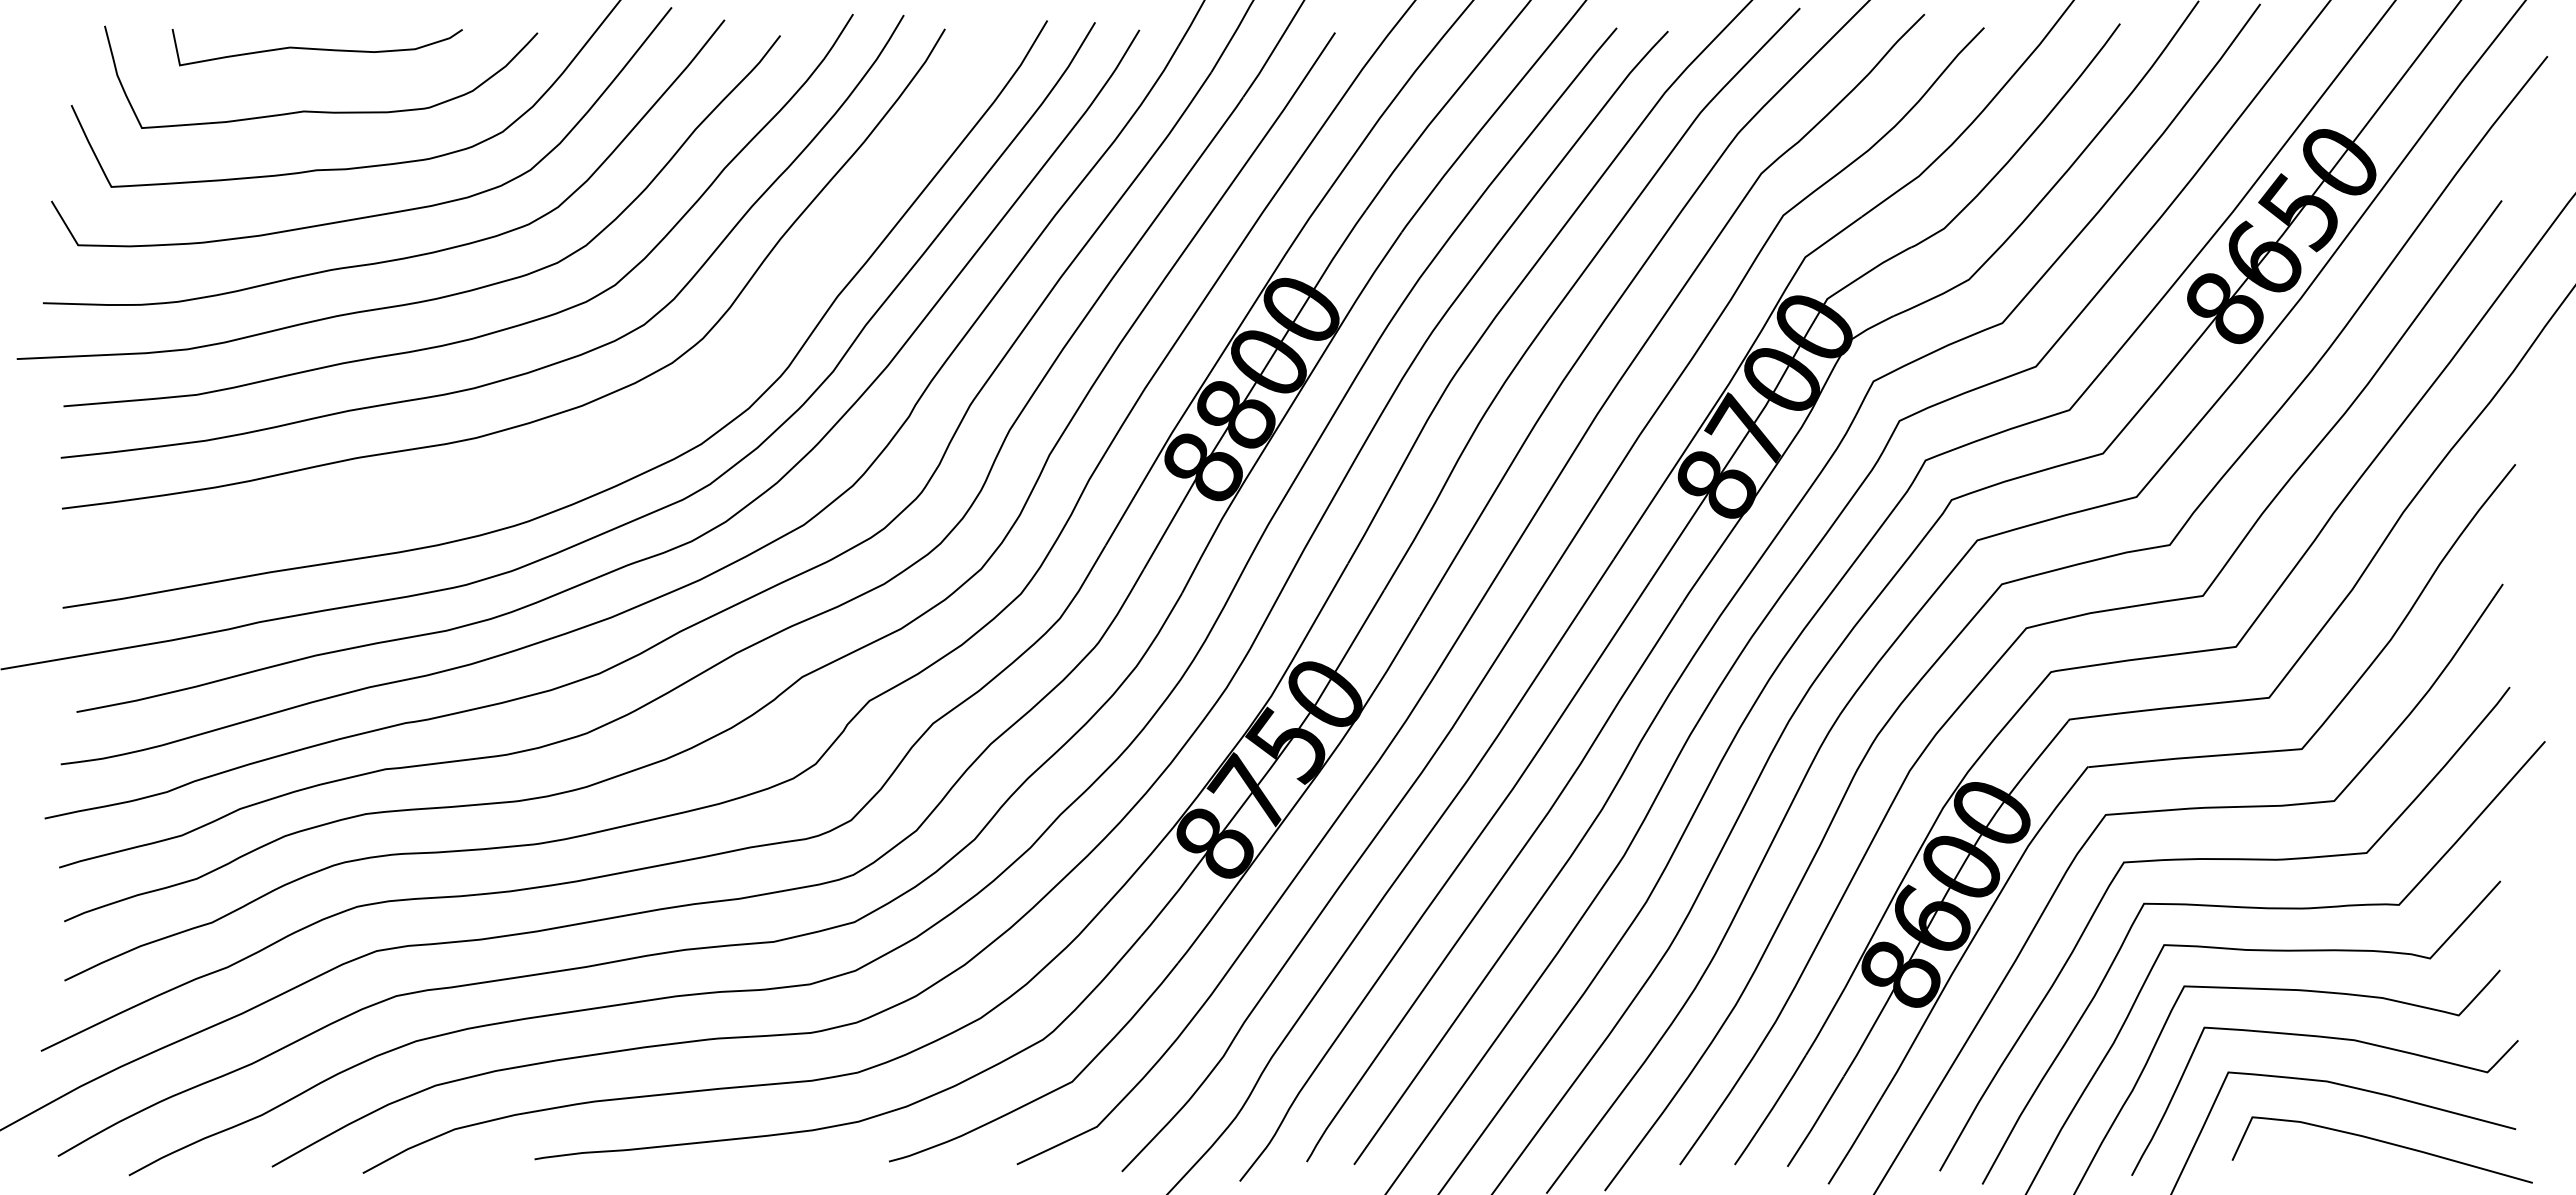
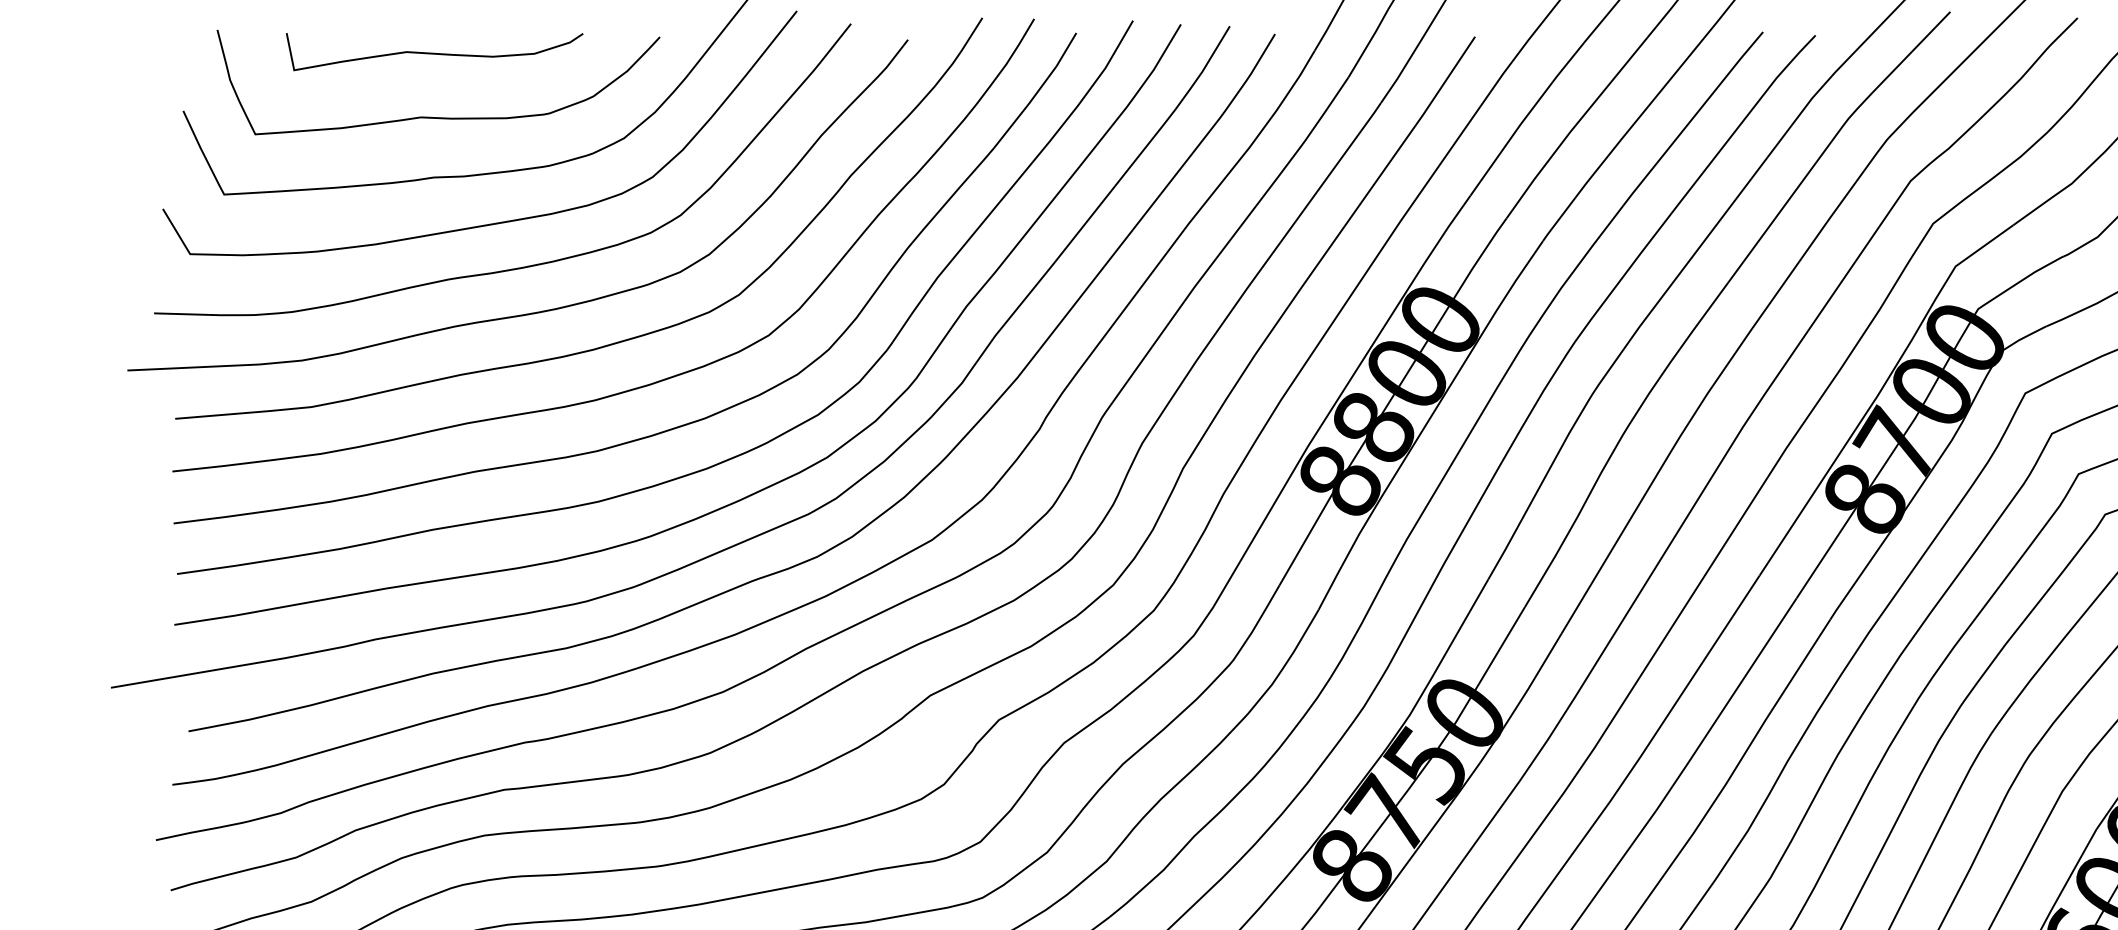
curve: (596, 448) -> (720, 461), added

